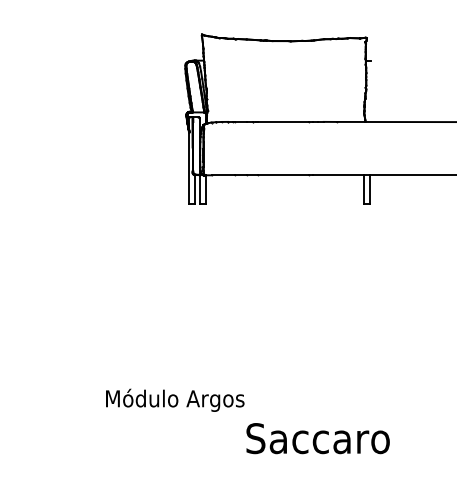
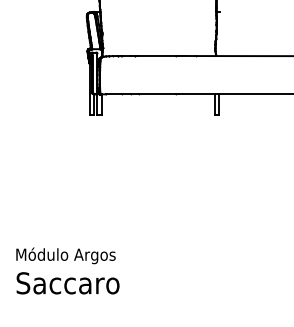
text: (175, 399) -> (66, 255), moved
text: (317, 438) -> (67, 283), moved

